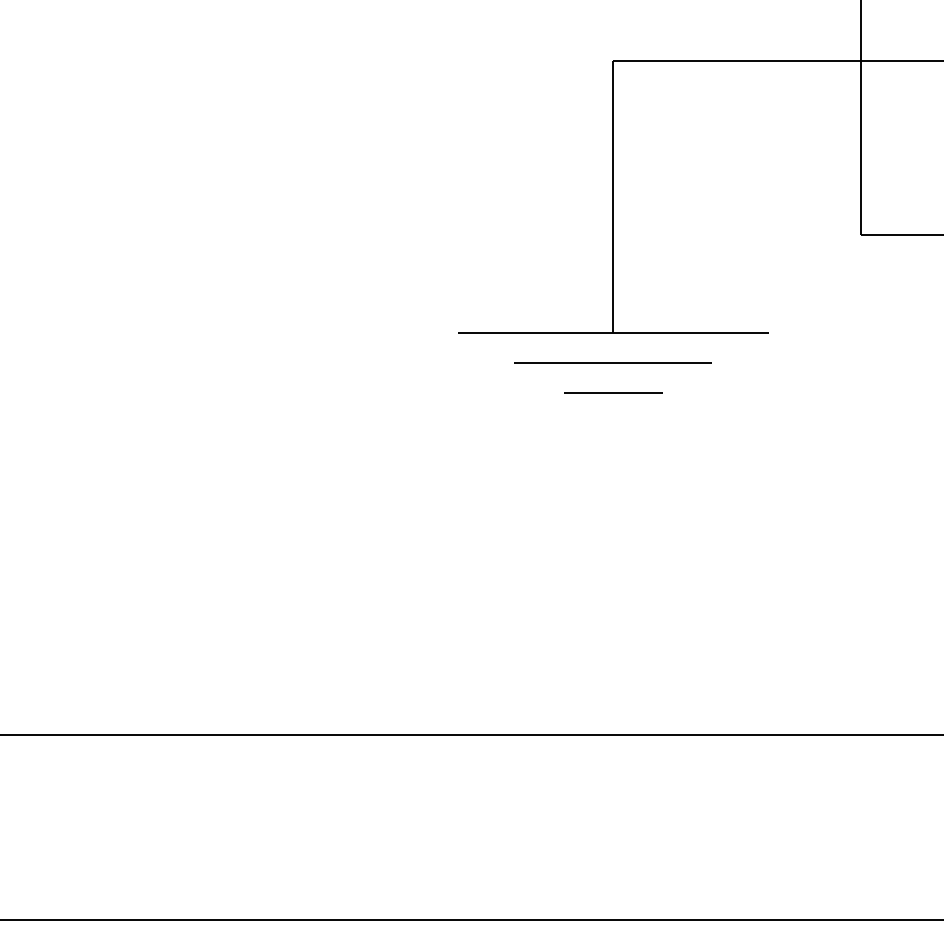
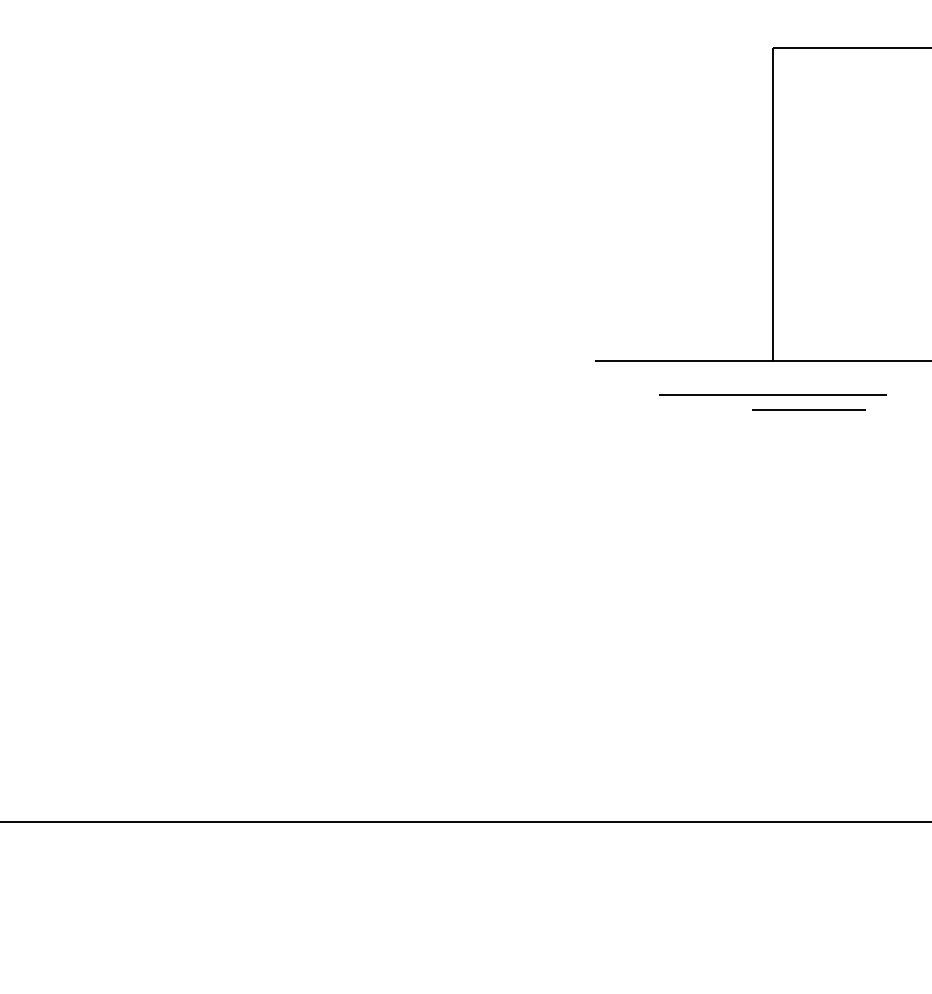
line: (613, 392) -> (808, 409), moved

